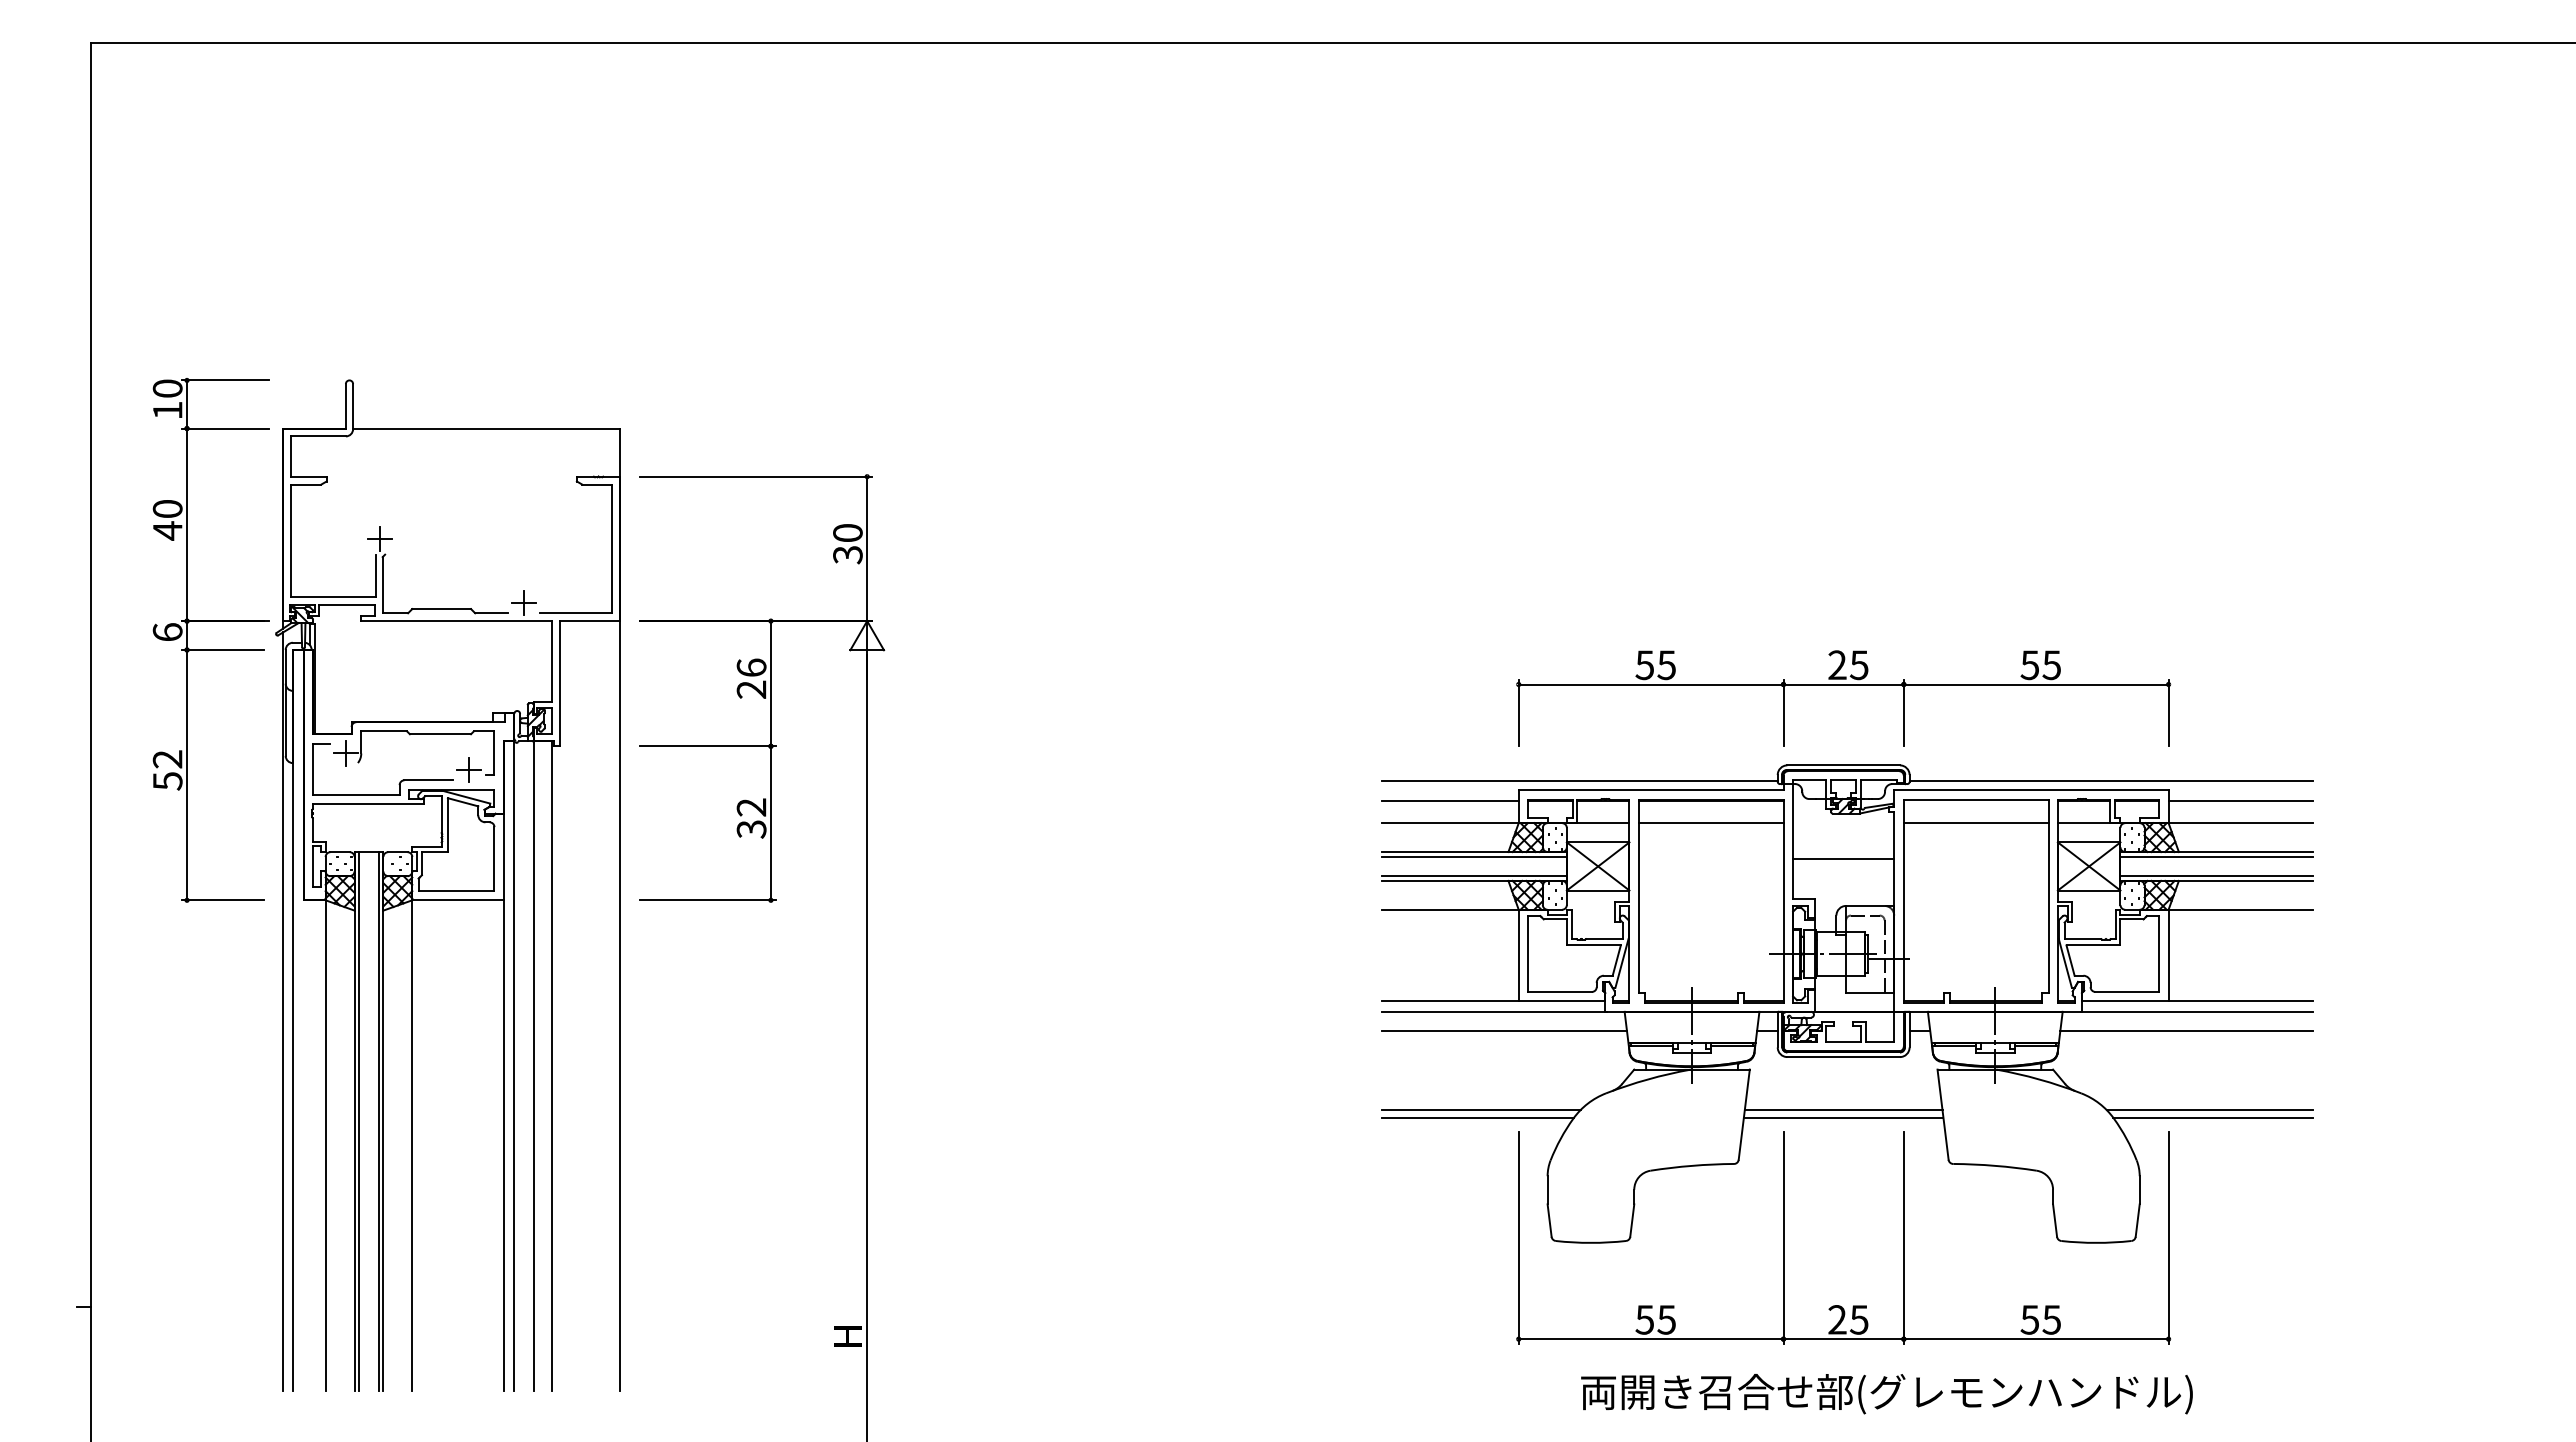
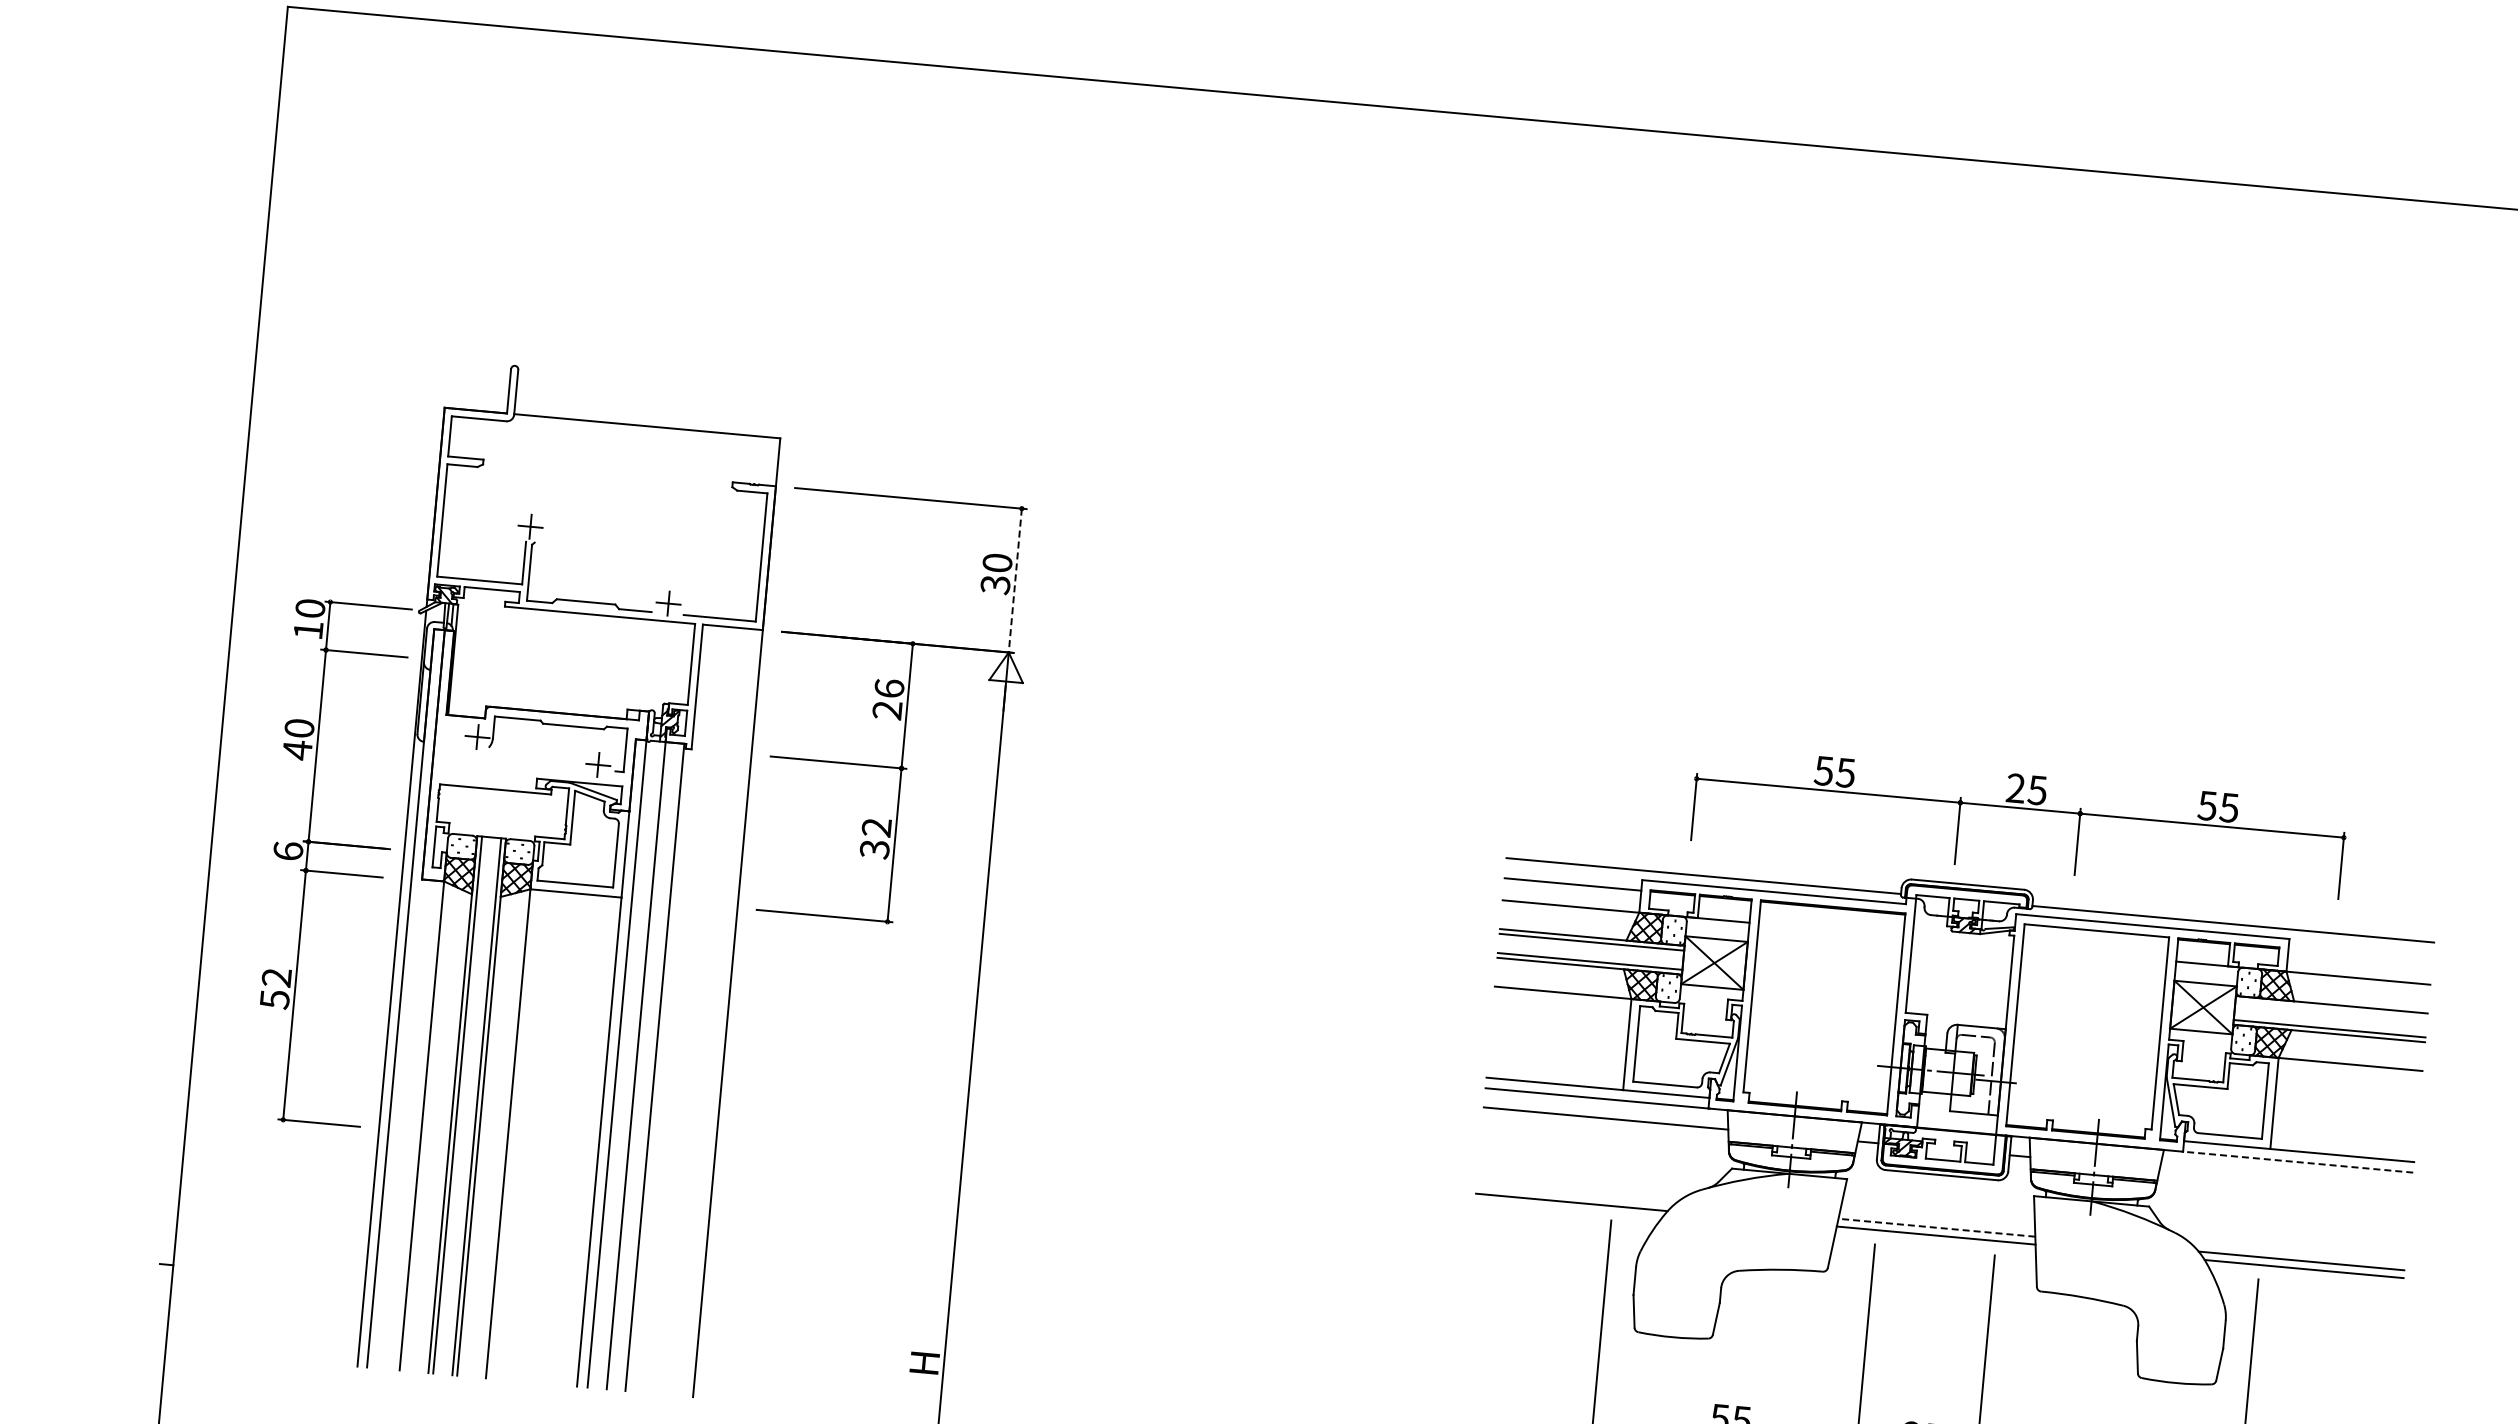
line: (867, 549) -> (1015, 581), solid -> dashed
part: (210, 649) -> (329, 872), moved
part: (1843, 685) -> (2020, 809), moved
part: (399, 781) -> (528, 769), removed
line: (2240, 801) -> (2360, 956), removed
line: (1710, 823) -> (1830, 930), removed
line: (1975, 823) -> (2094, 954), removed
line: (2216, 856) -> (2331, 1009), removed
line: (1843, 858) -> (1959, 977), removed
line: (2196, 1011) -> (2297, 1161), solid -> dashed
line: (2186, 1031) -> (2285, 1180), removed
line: (1480, 1109) -> (1575, 1194), removed
line: (1843, 1109) -> (1936, 1227), solid -> dashed

